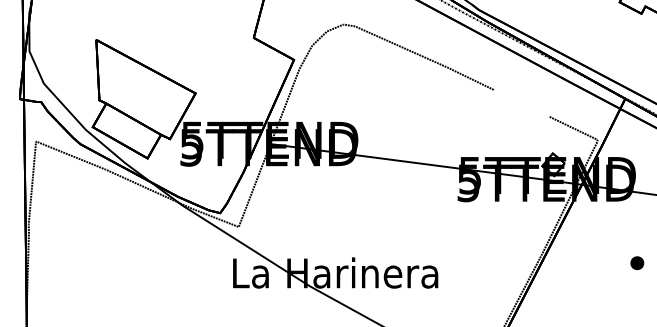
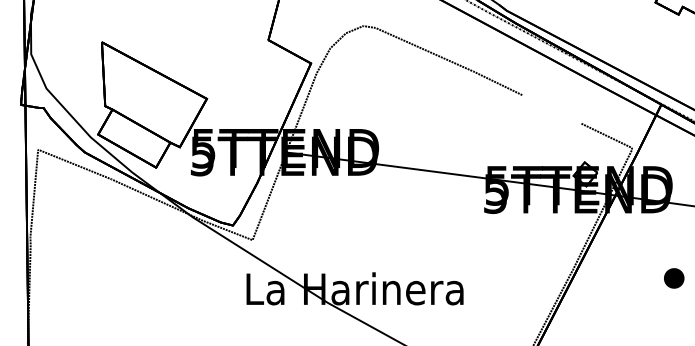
part: (636, 263) -> (673, 278), size x1.4

